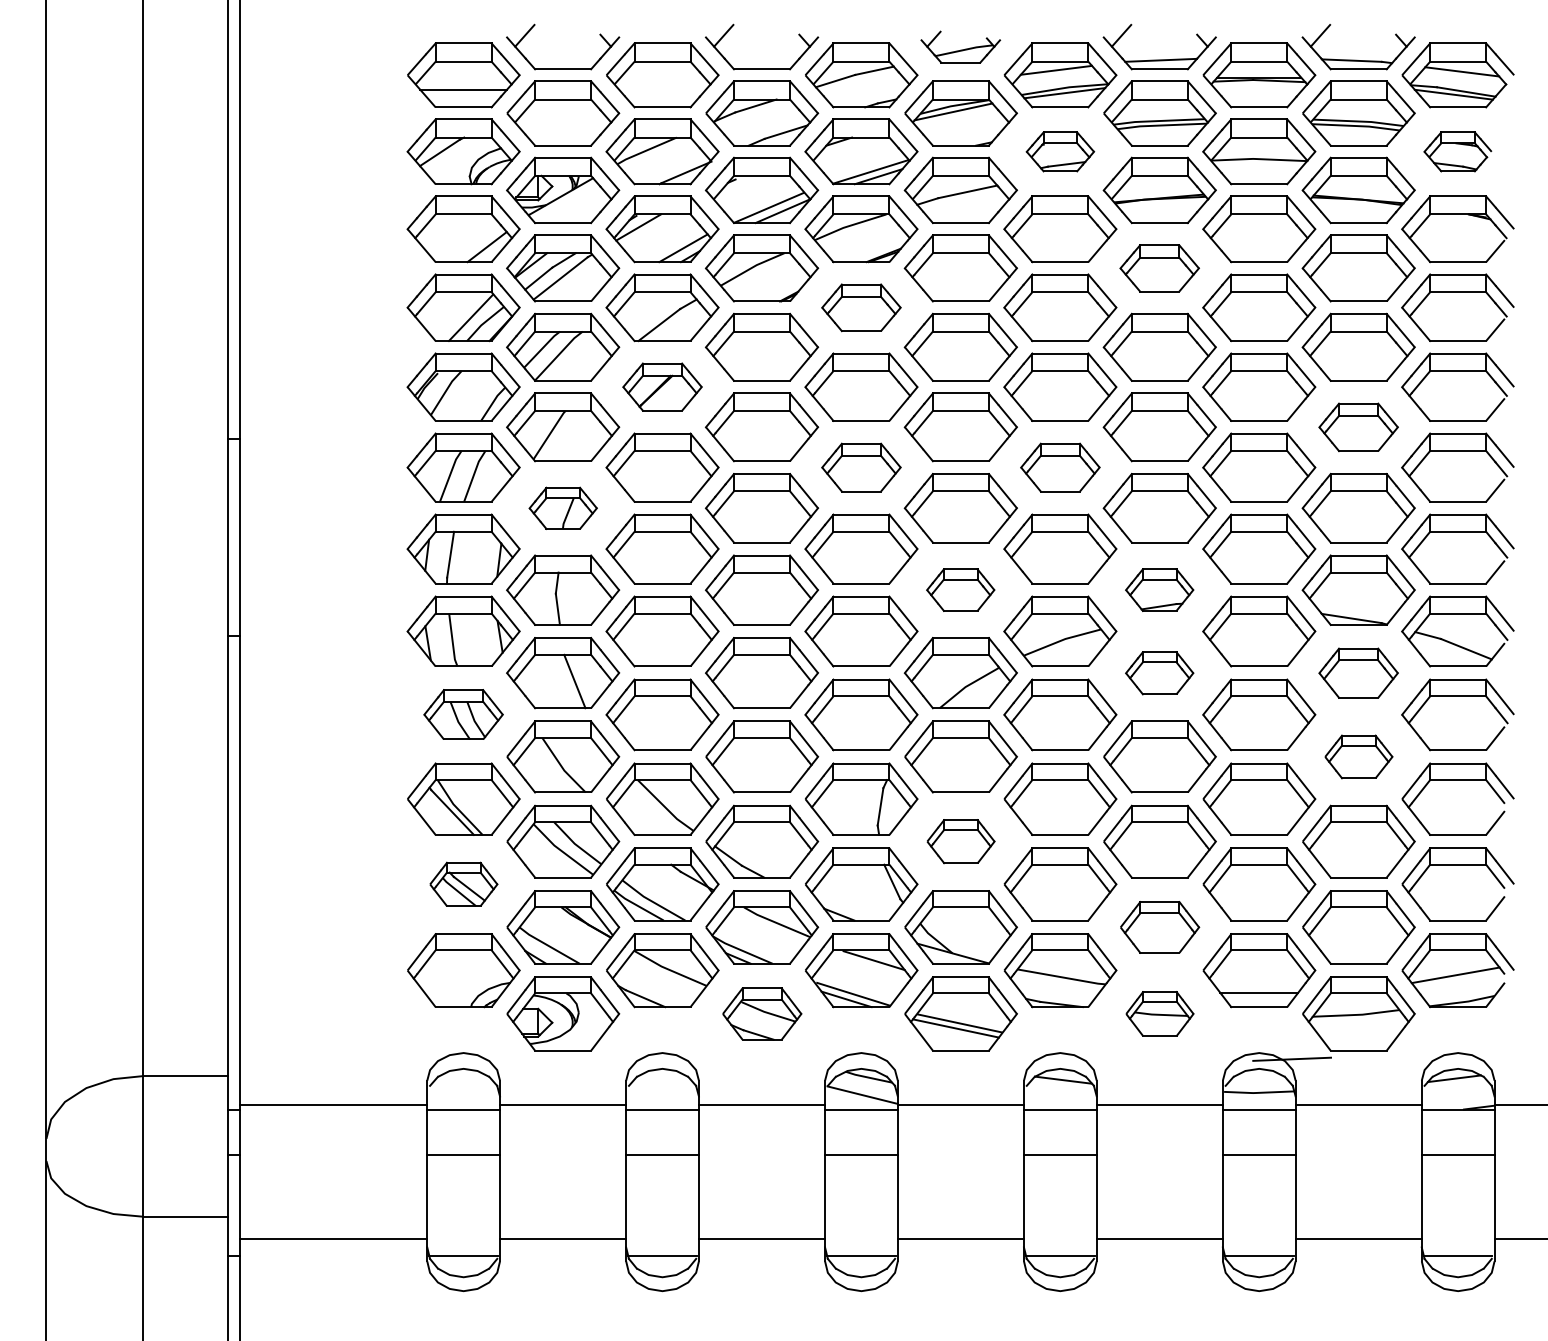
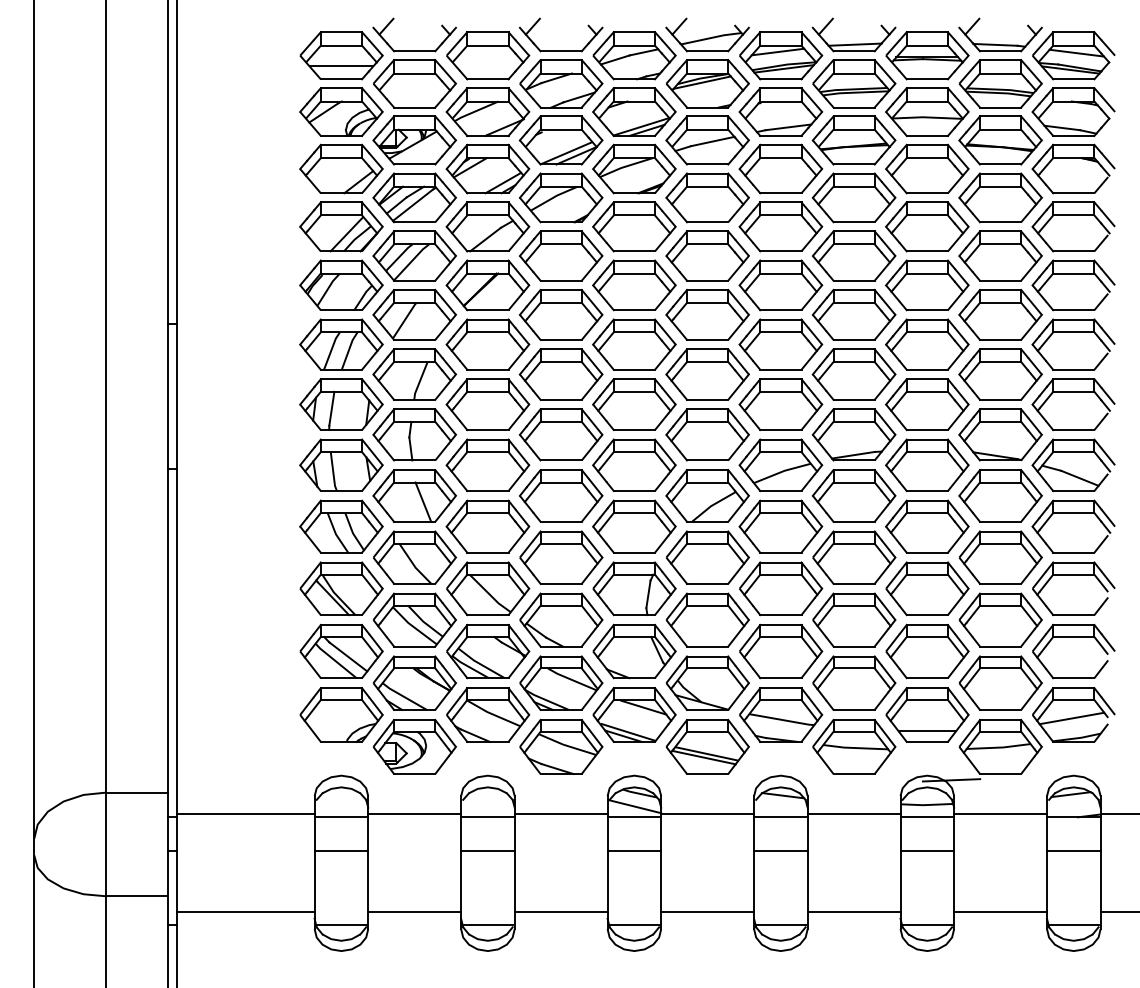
part: (960, 46) -> (707, 34), size x1.43
part: (1060, 151) -> (780, 111), size x1.67
part: (1457, 151) -> (1073, 111), size x1.67
part: (1159, 268) -> (853, 197), size x1.43
part: (861, 307) -> (634, 226), size x1.43
part: (662, 386) -> (487, 284), size x1.43
part: (1358, 427) -> (1000, 315), size x1.43
part: (861, 467) -> (634, 344), size x1.43
part: (1060, 467) -> (780, 344), size x1.43
part: (563, 508) -> (414, 374), size x1.67
part: (960, 589) -> (707, 434), size x1.67
part: (1159, 589) -> (853, 434), size x1.67
part: (1159, 673) -> (853, 496), size x1.67
part: (1358, 673) -> (1000, 496), size x1.43
part: (463, 714) -> (341, 526), size x1.43
part: (1358, 756) -> (1000, 557), size x1.67
part: (960, 841) -> (707, 619), size x1.67
part: (463, 884) -> (341, 651), size x1.67
part: (1159, 927) -> (853, 683), size x1.43
part: (762, 1013) -> (561, 746), size x1.43
part: (1159, 1013) -> (853, 746), size x1.67

